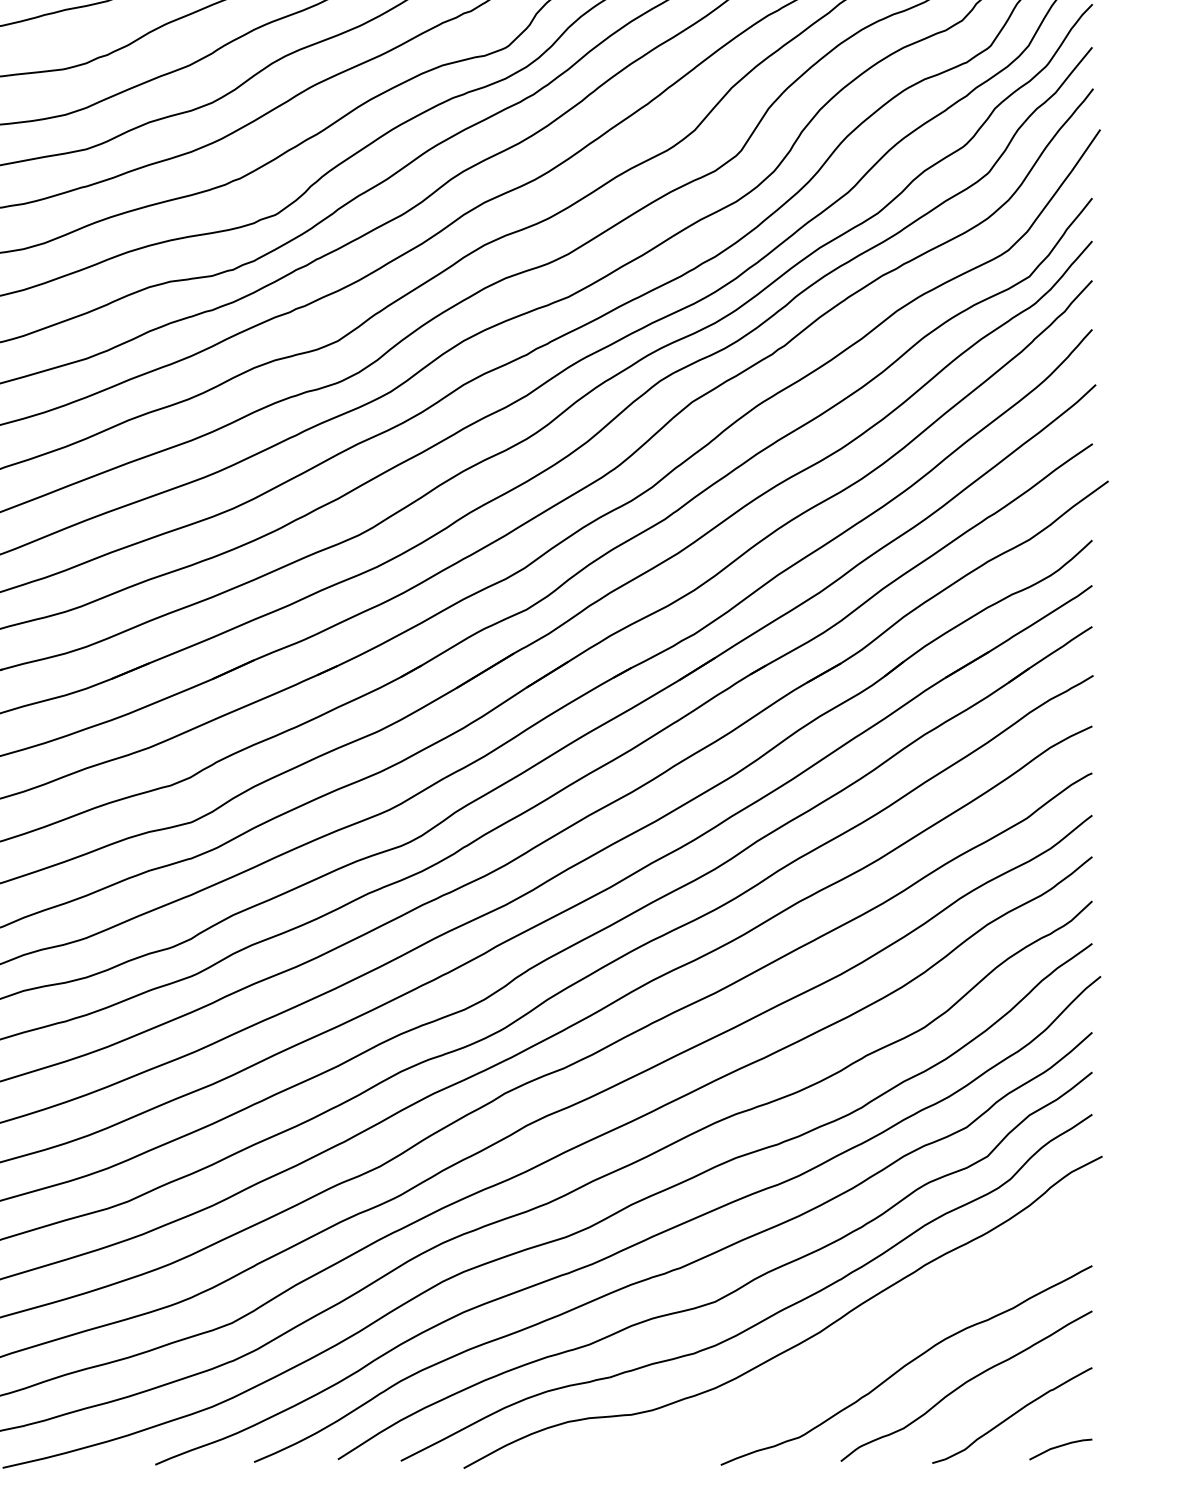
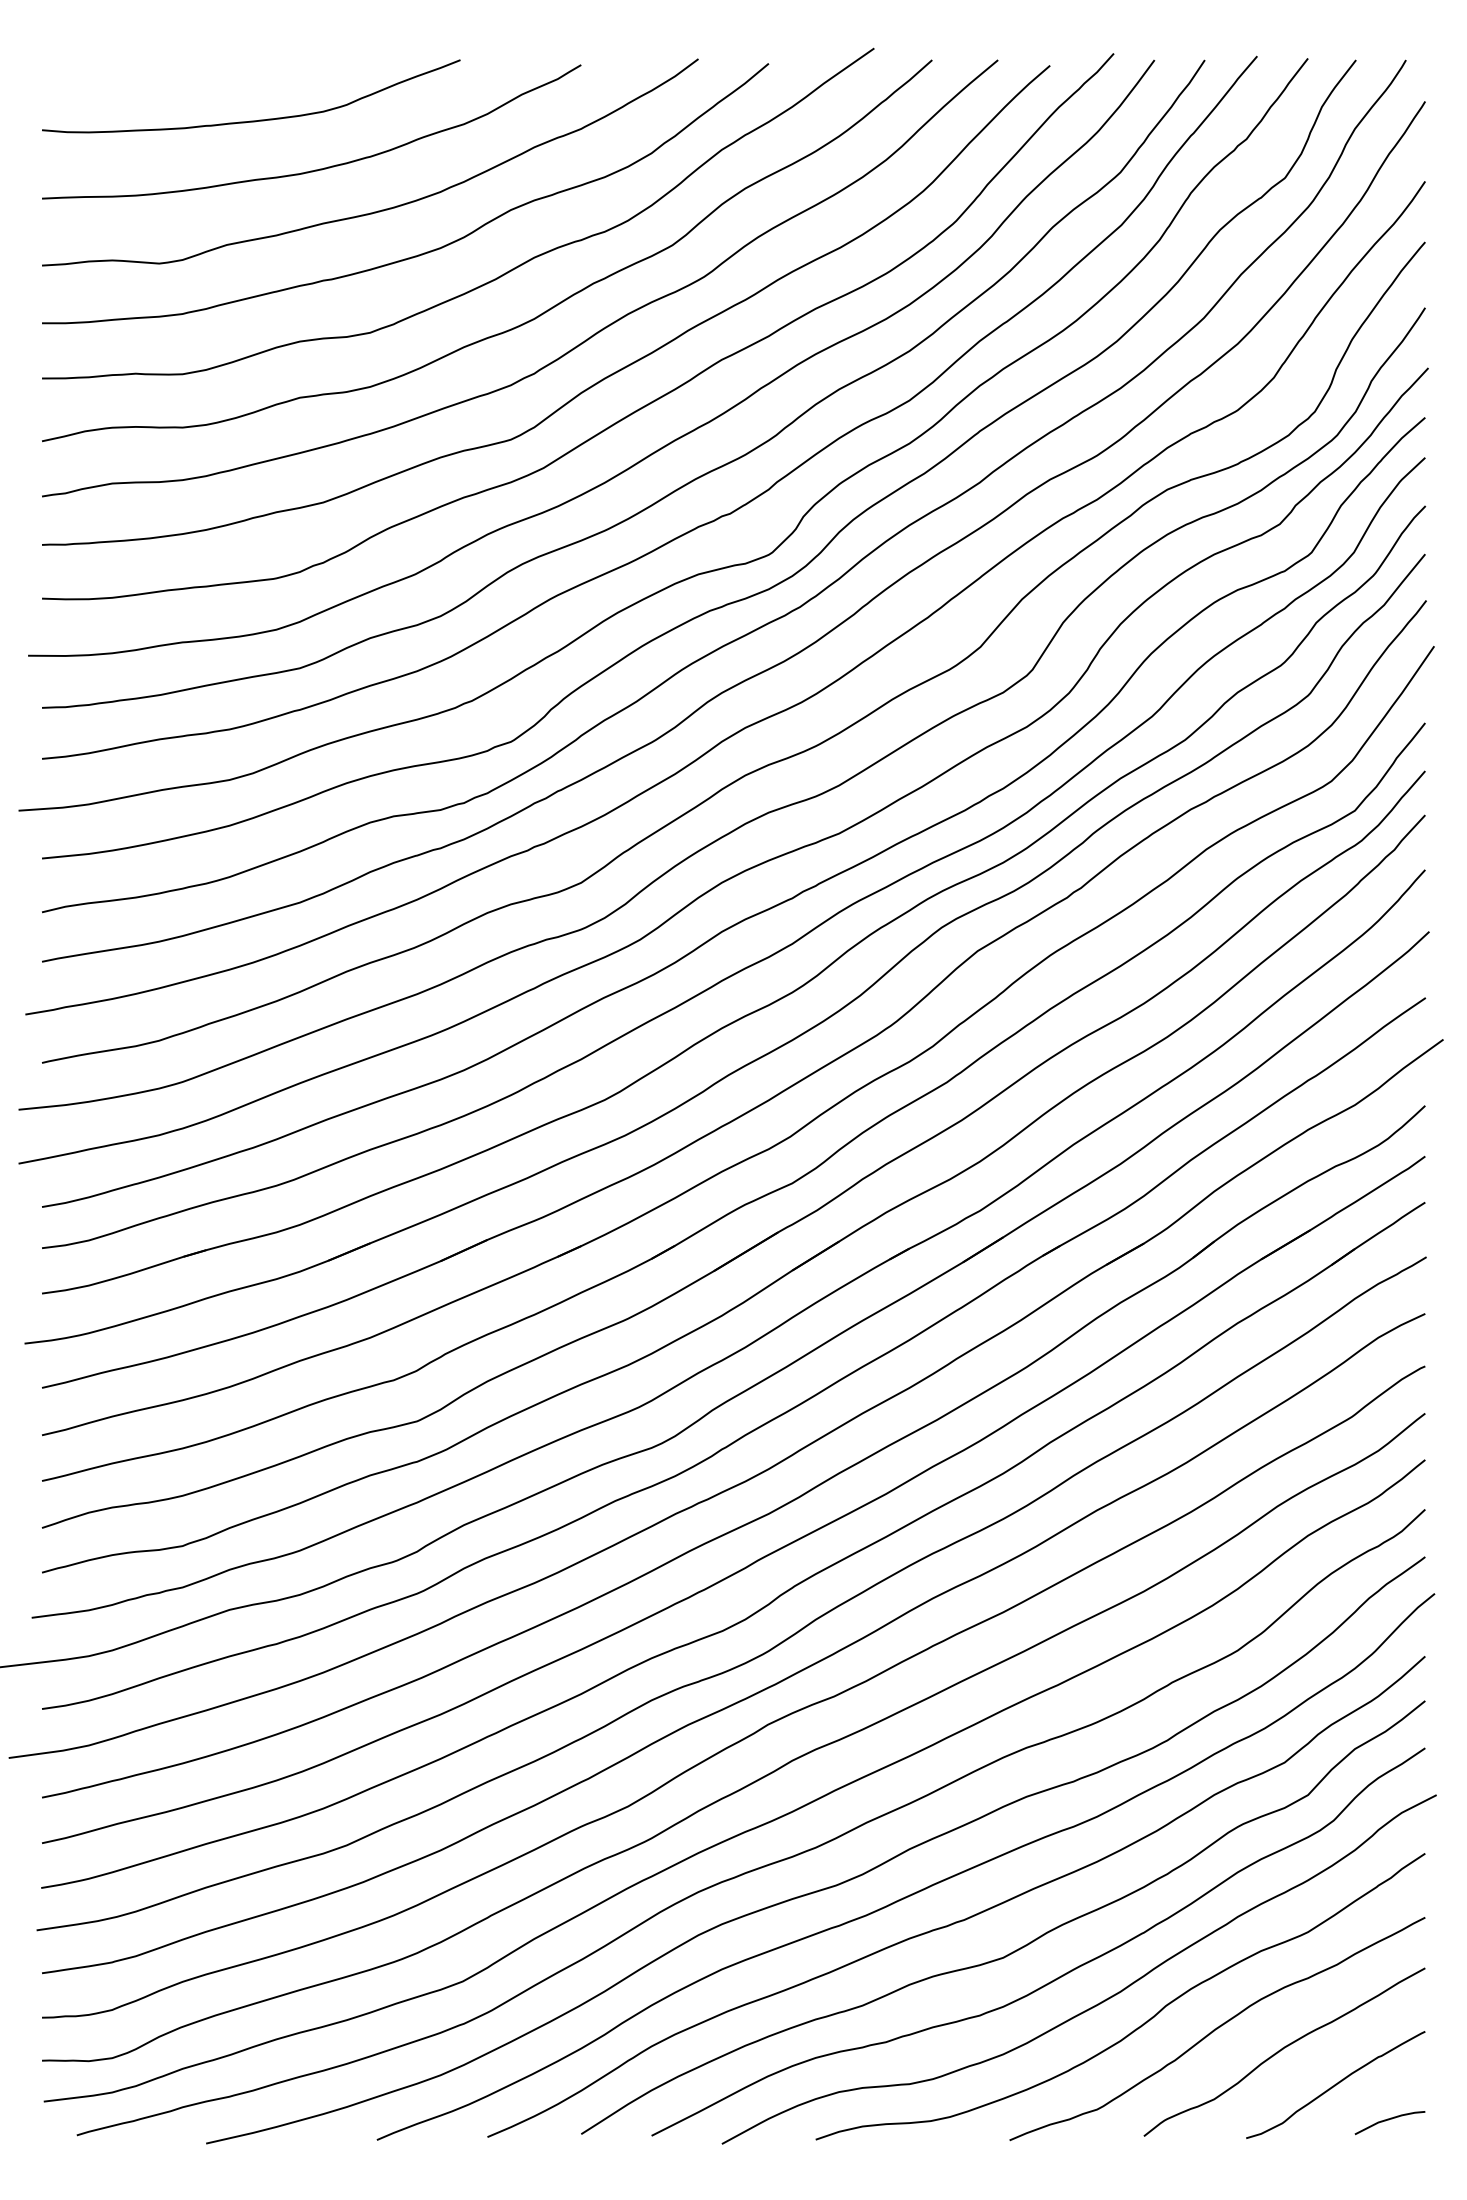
curve: (838, 1361) -> (1141, 2024), added

